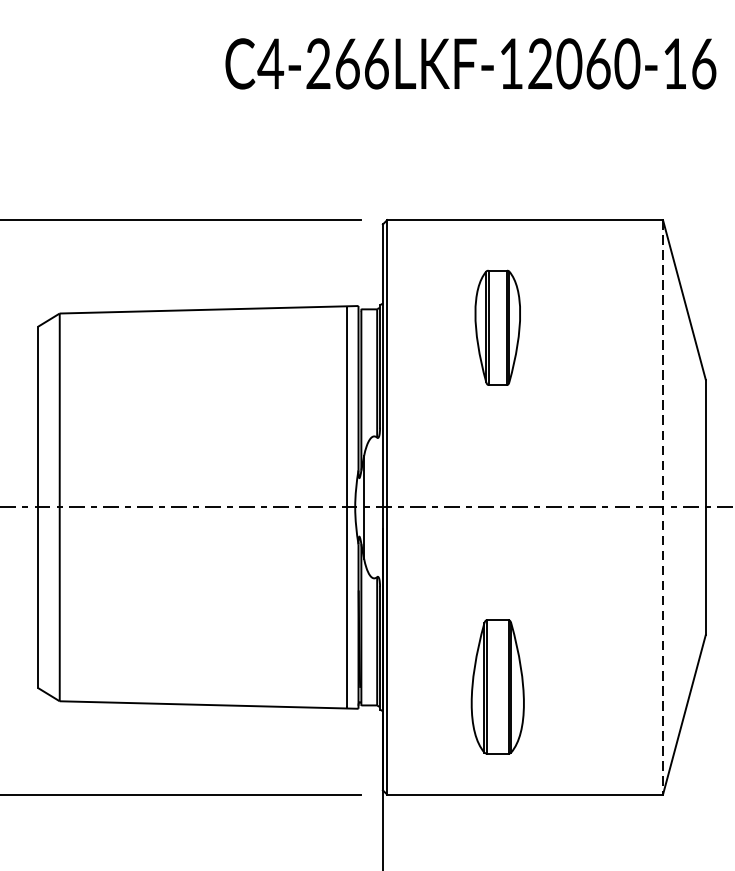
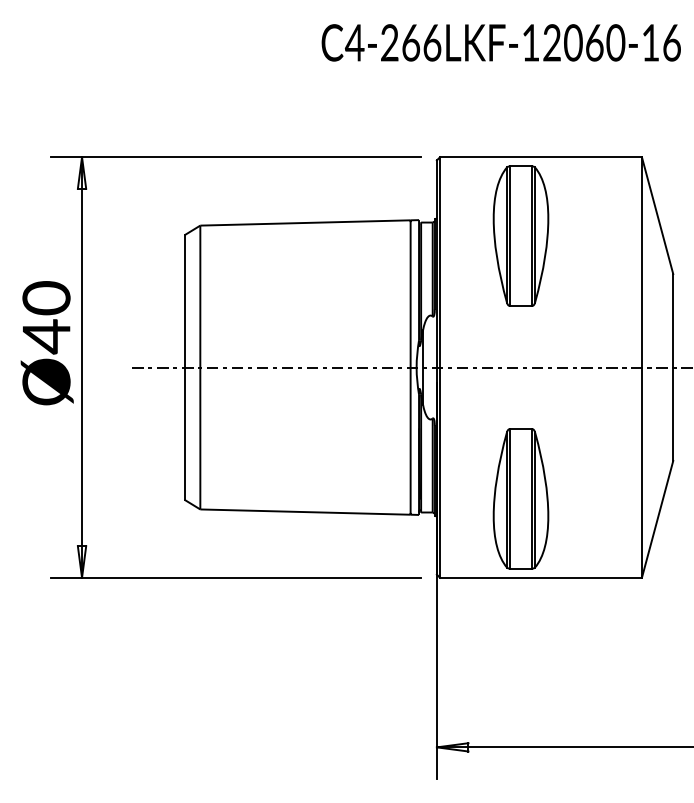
part: (497, 327) -> (520, 235), size x1.67
line: (662, 508) -> (641, 368), dashed -> solid
part: (497, 686) -> (520, 498), size x1.43

